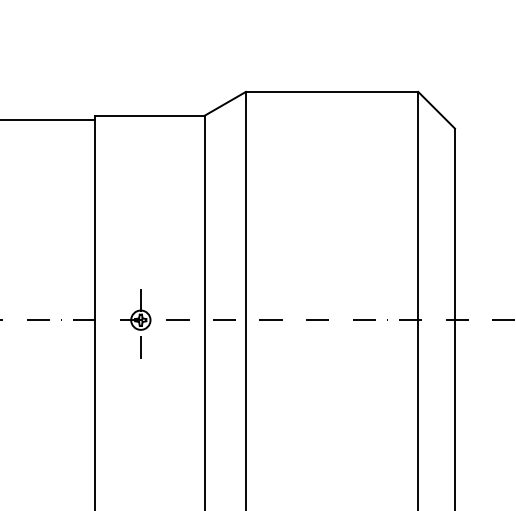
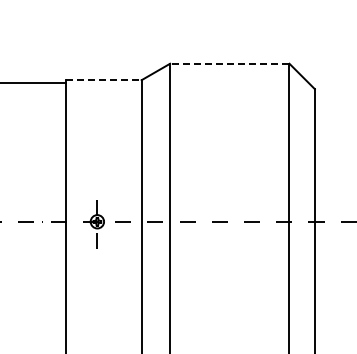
line: (331, 91) -> (229, 63), solid -> dashed
line: (149, 116) -> (103, 80), solid -> dashed

